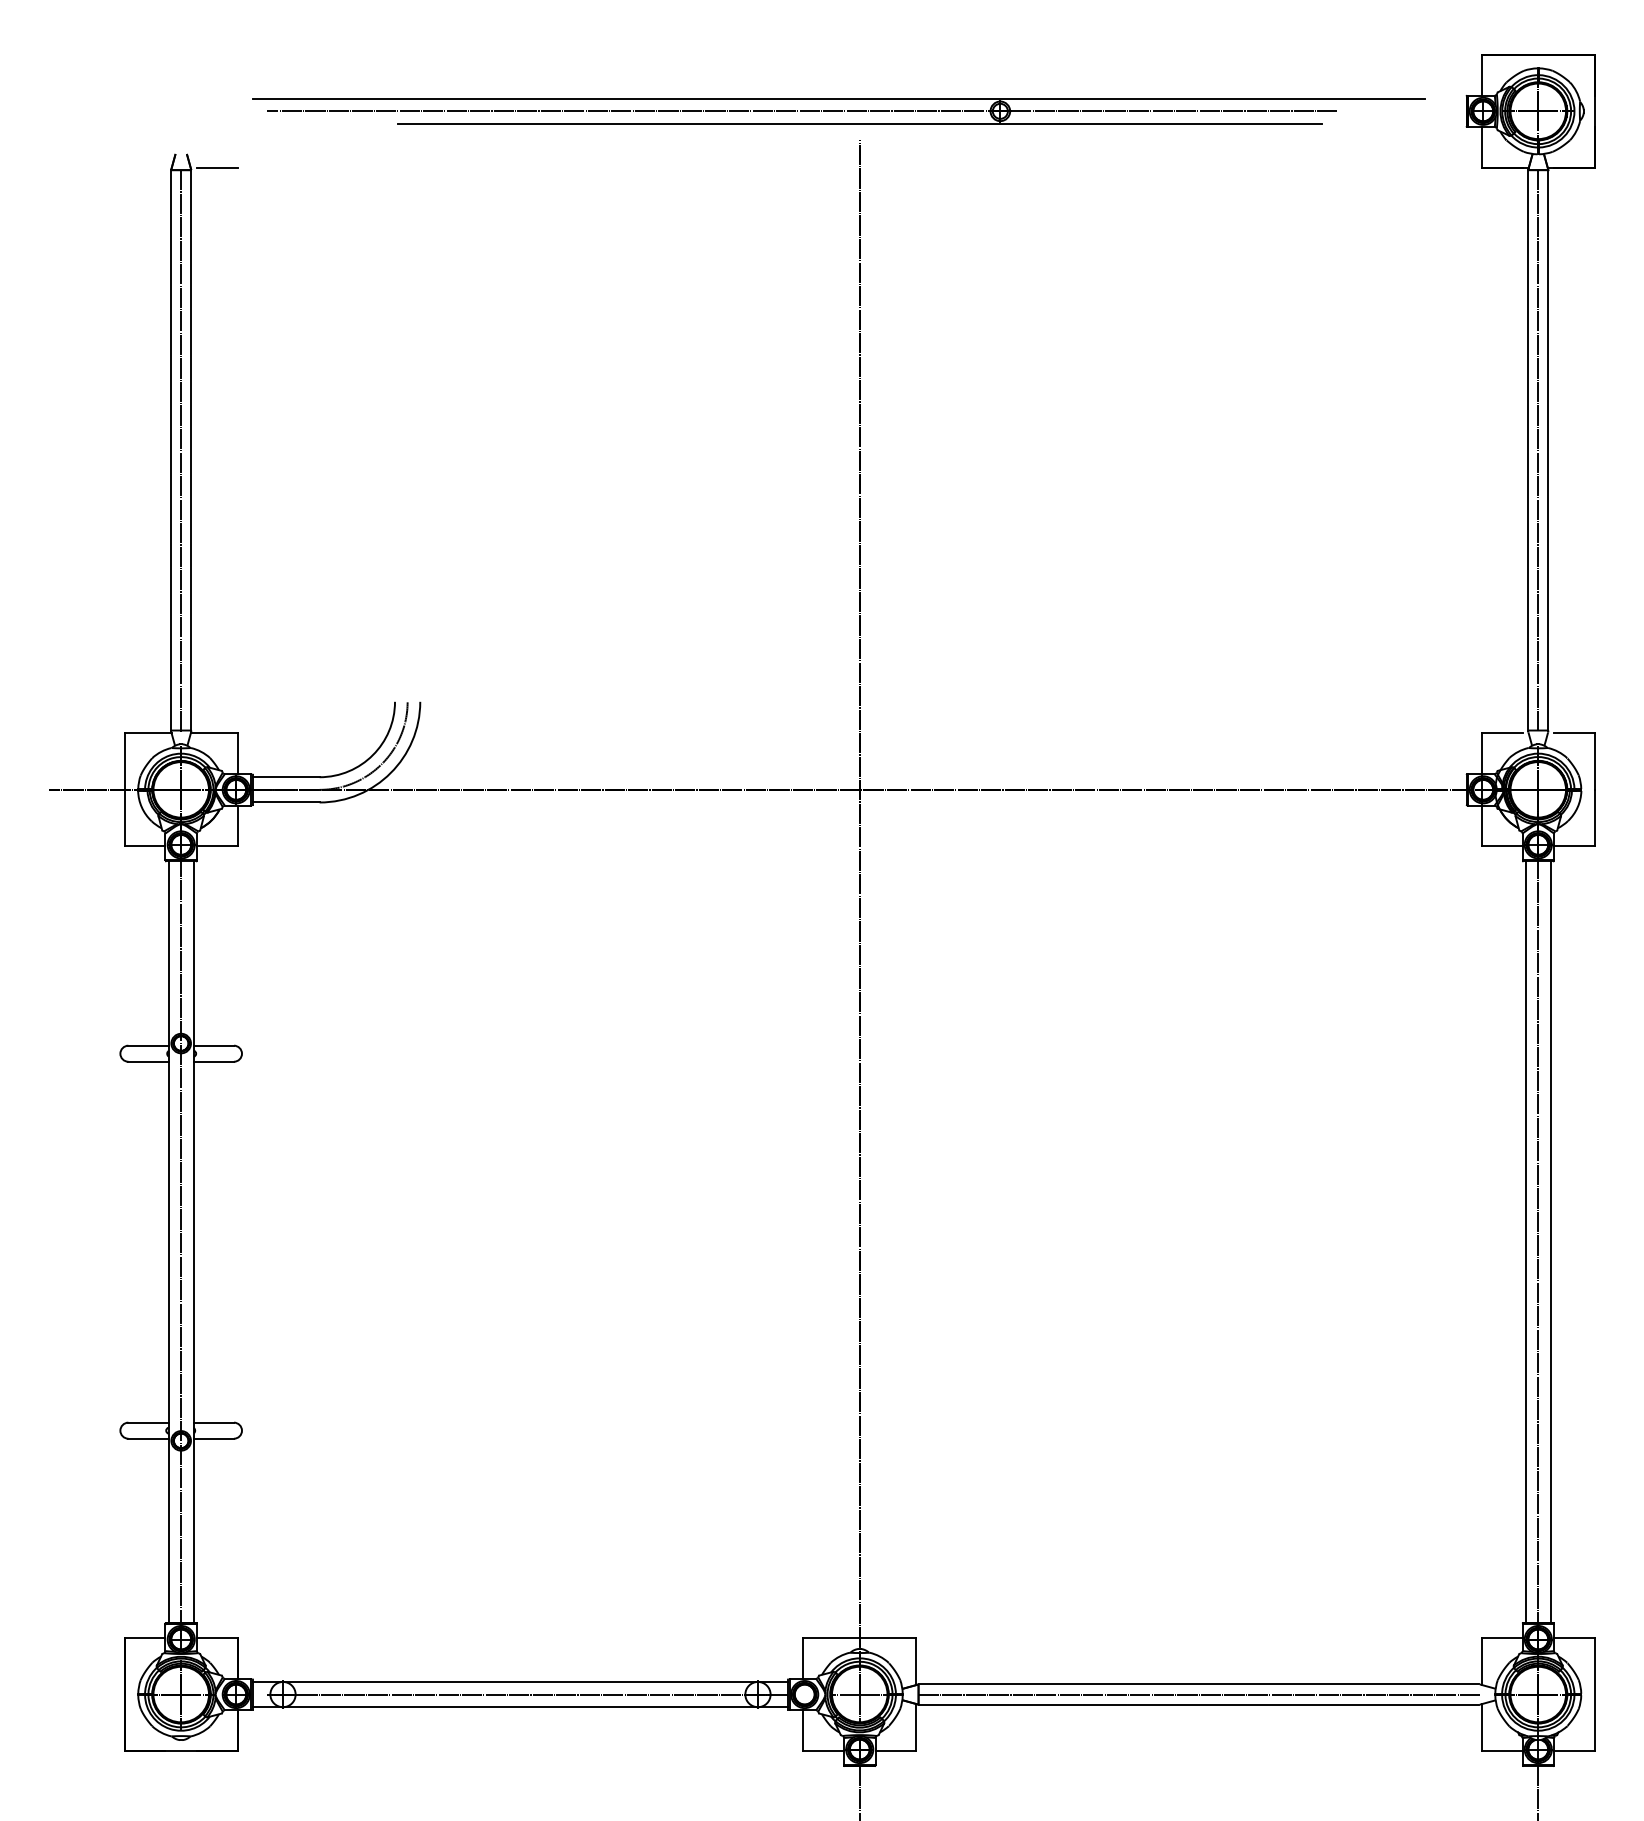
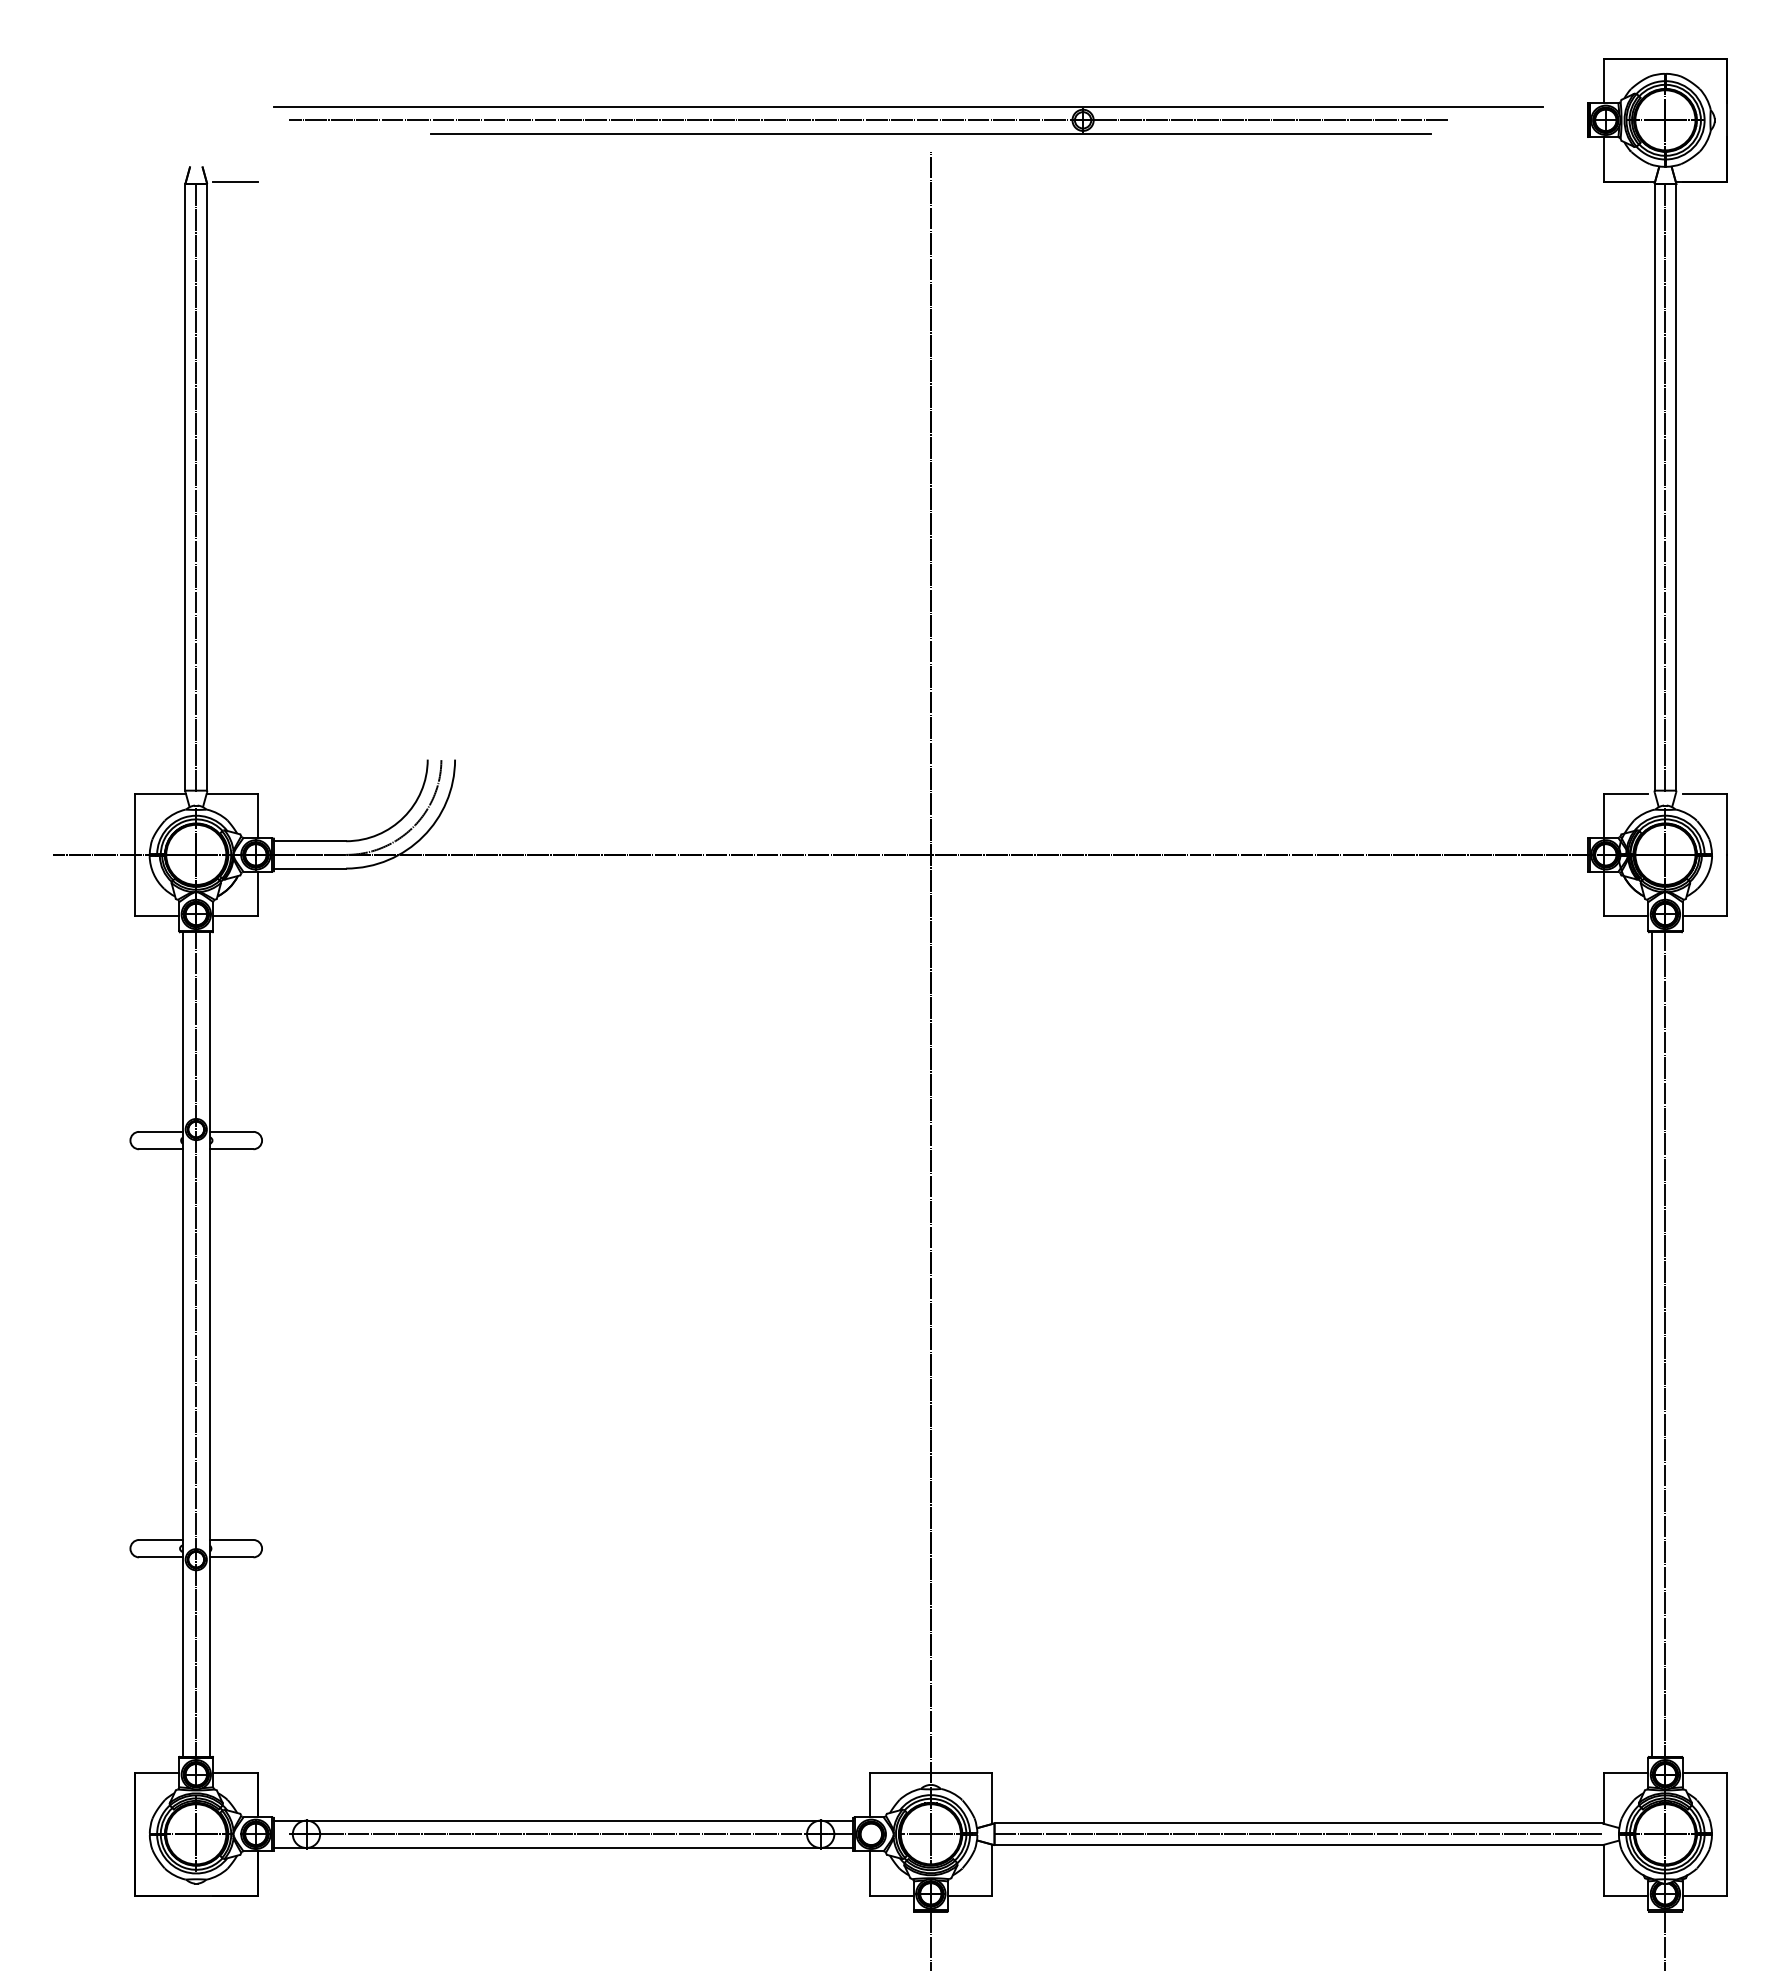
line: (1551, 1242) -> (1679, 1344), removed

